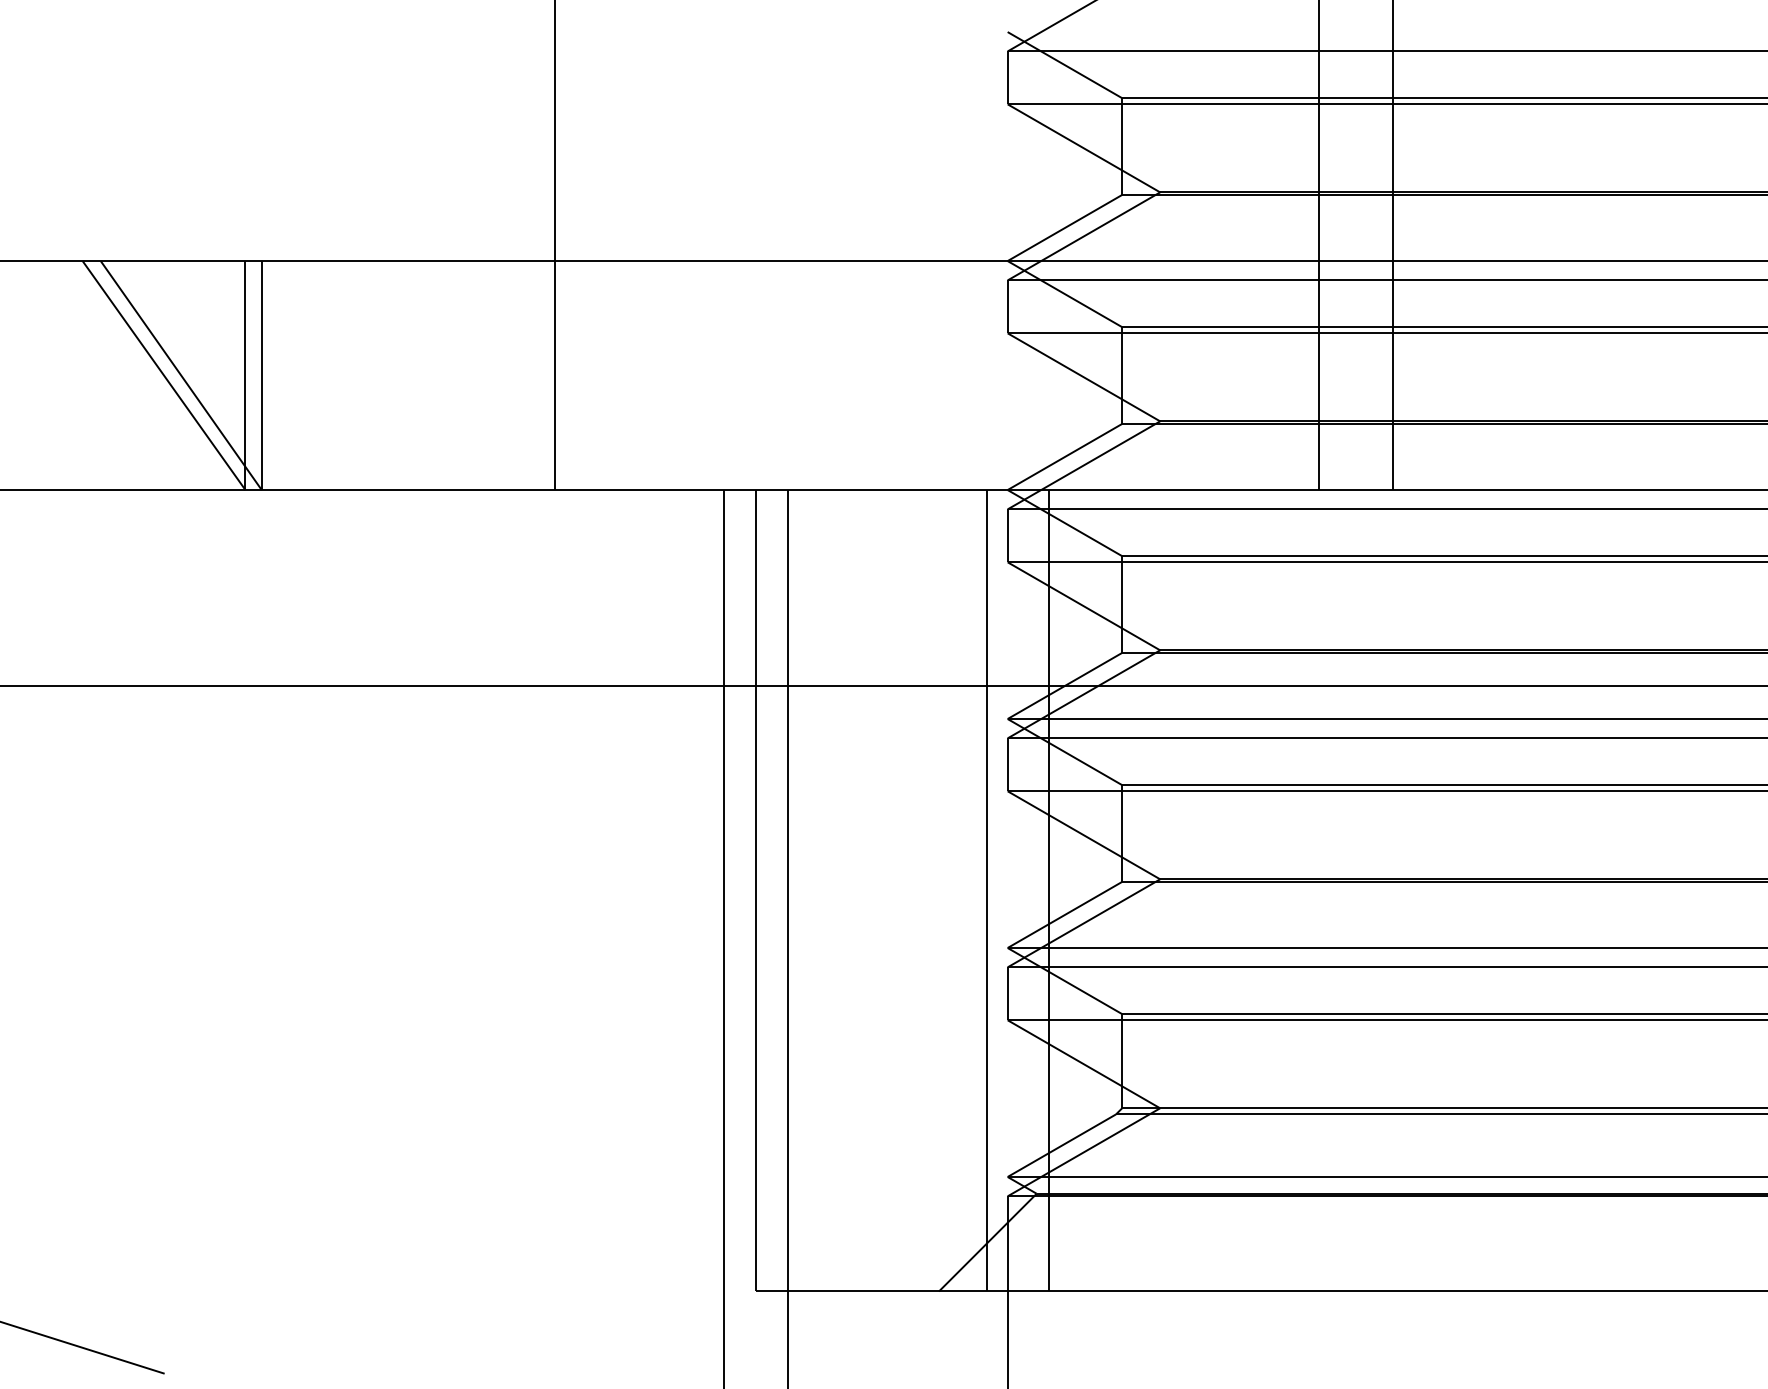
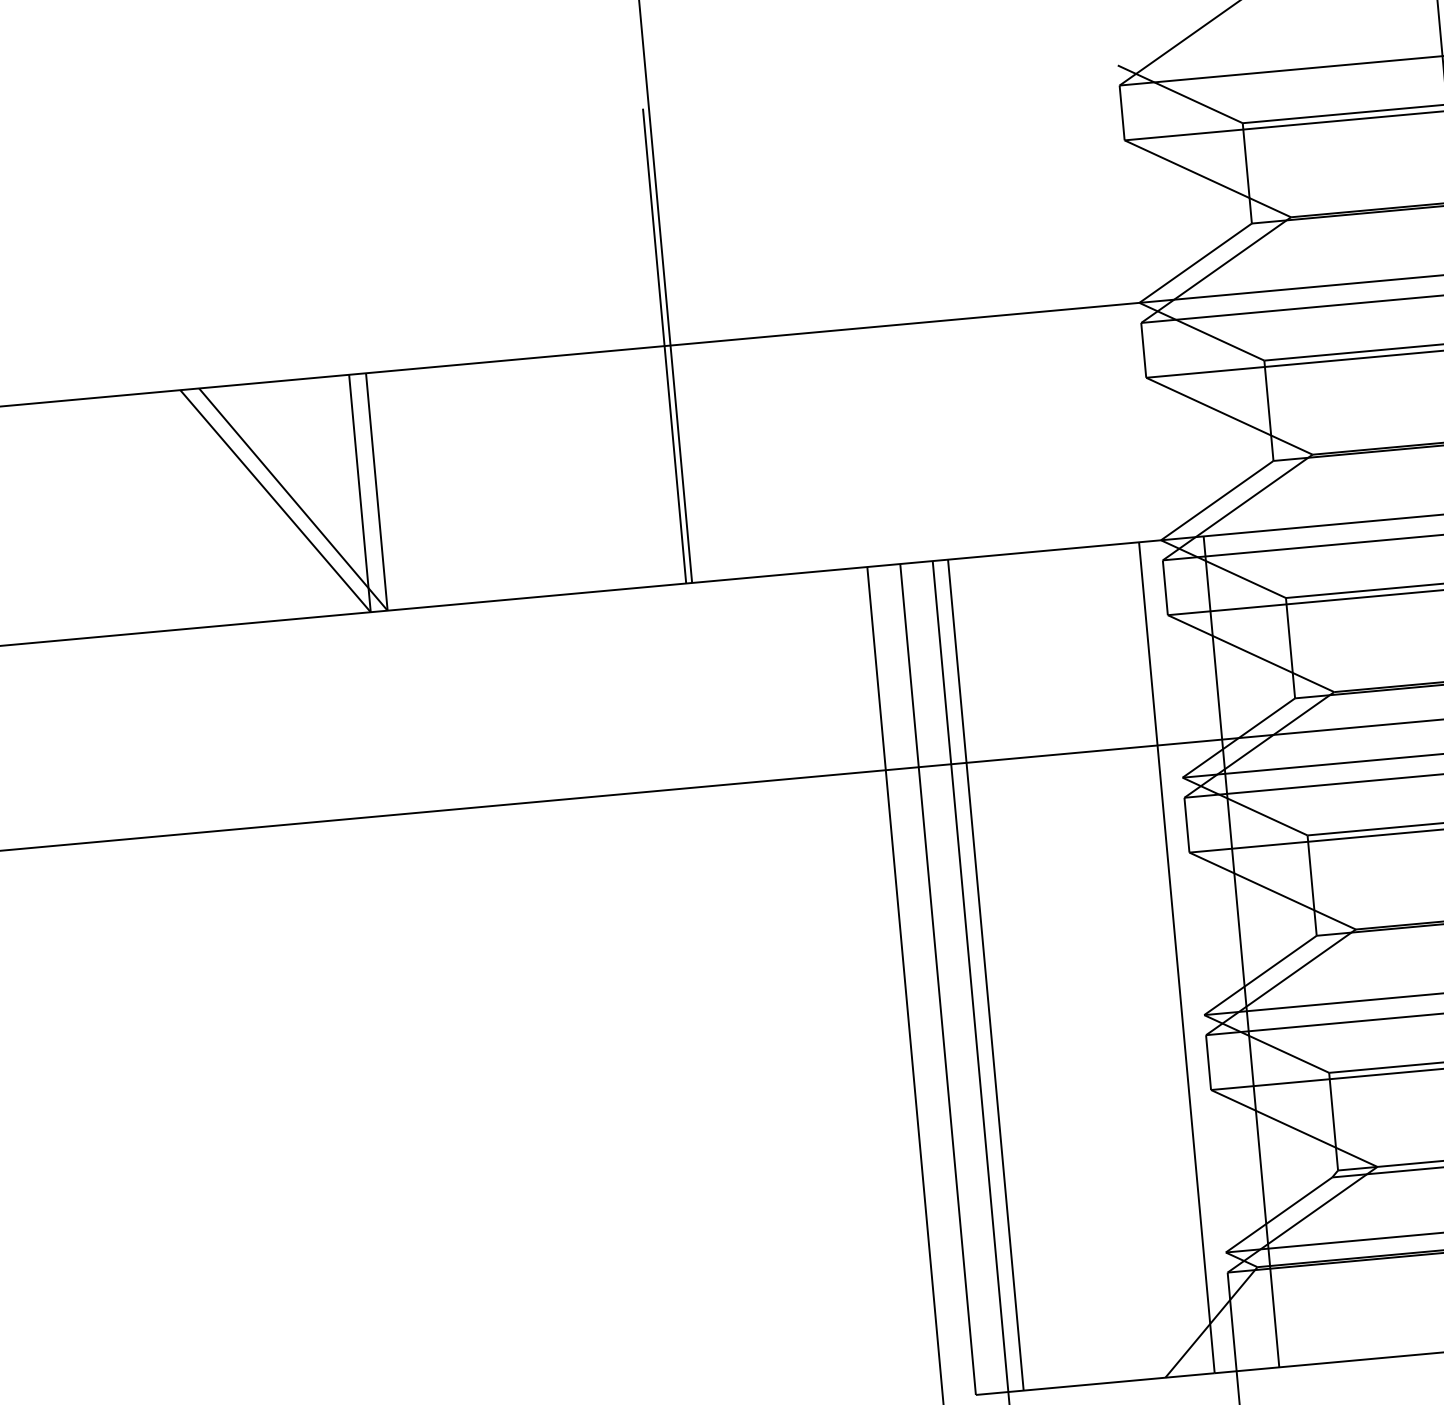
line: (549, 261) -> (664, 346), added
line: (802, 890) -> (986, 974), added

